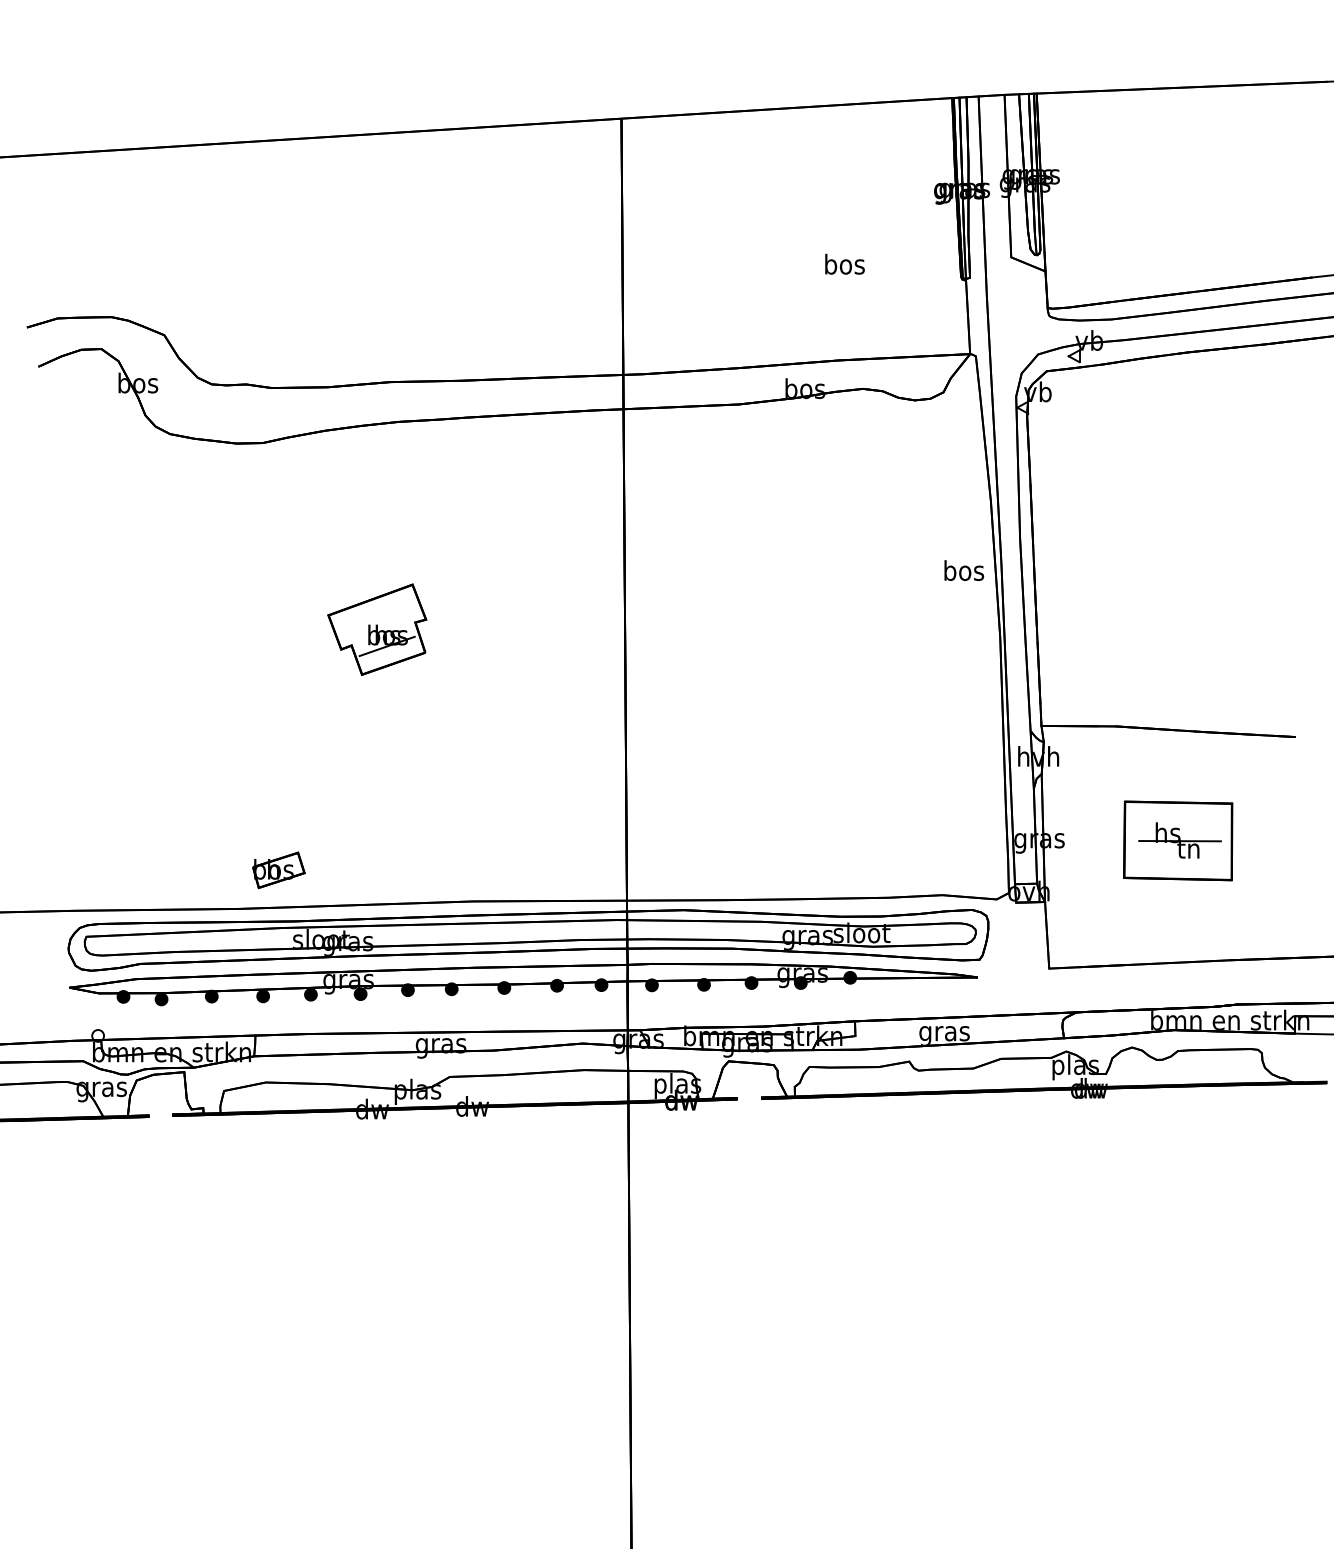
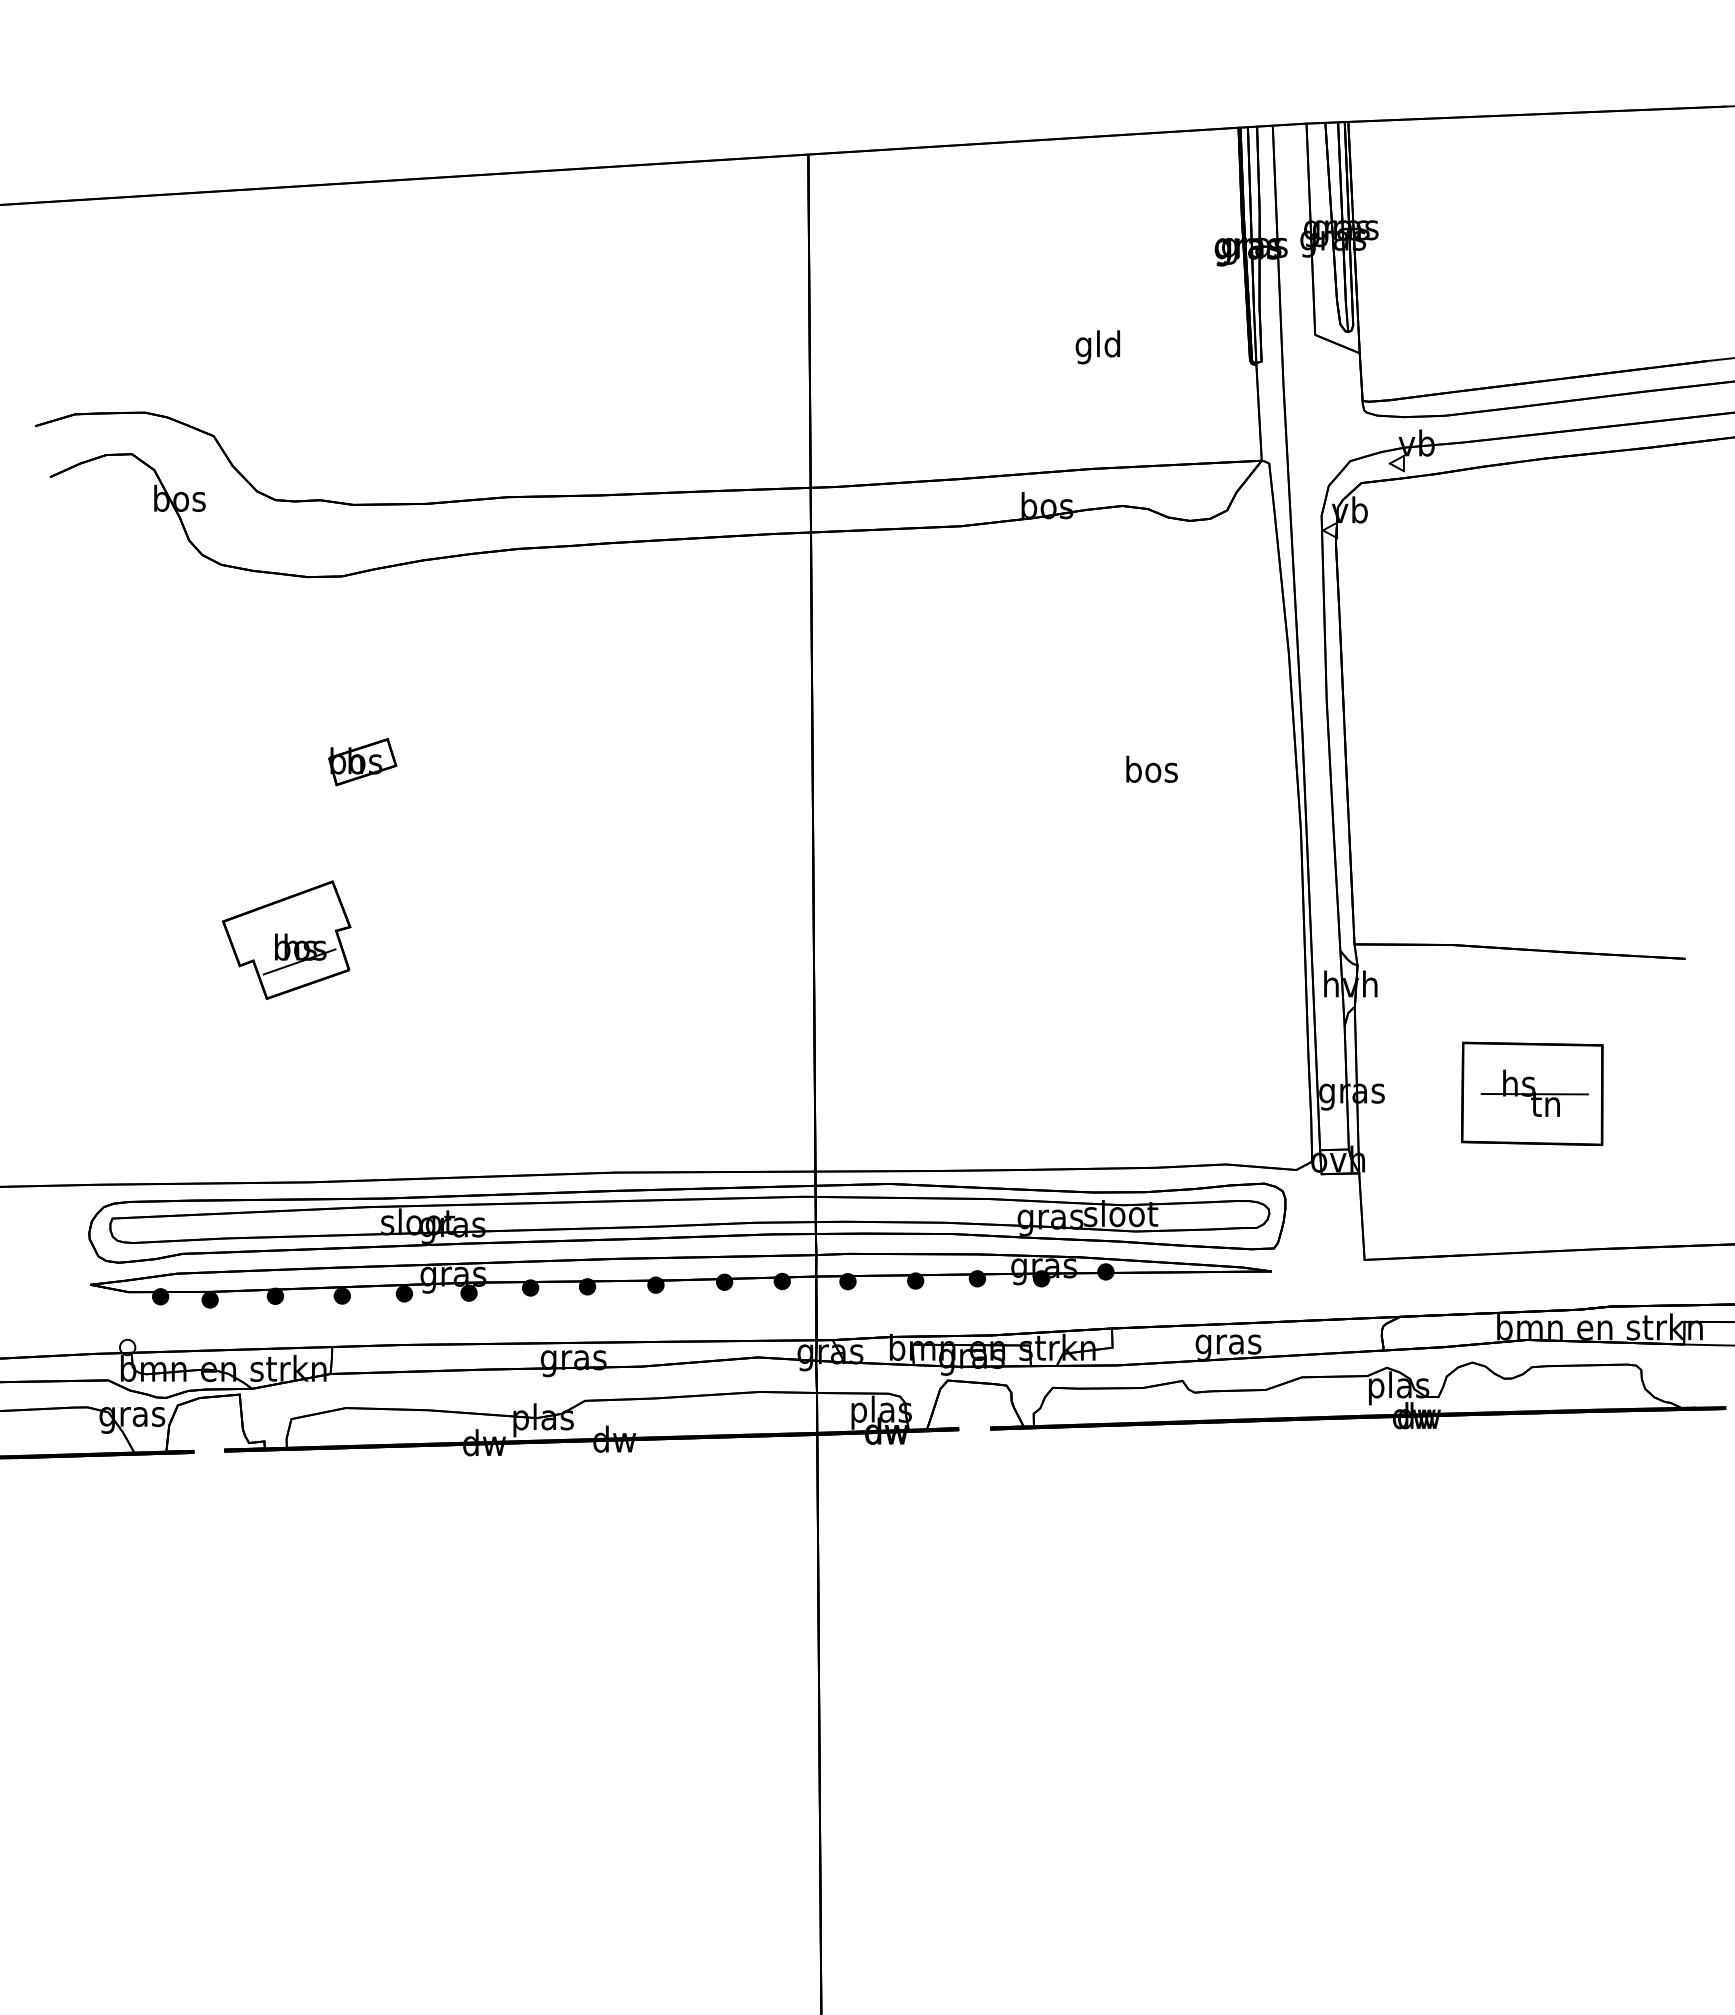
text: (844, 267) -> (1098, 347), bos -> gld
text: (963, 569) -> (1151, 768), moved
part: (377, 629) -> (286, 939), moved
part: (278, 870) -> (362, 762), moved

